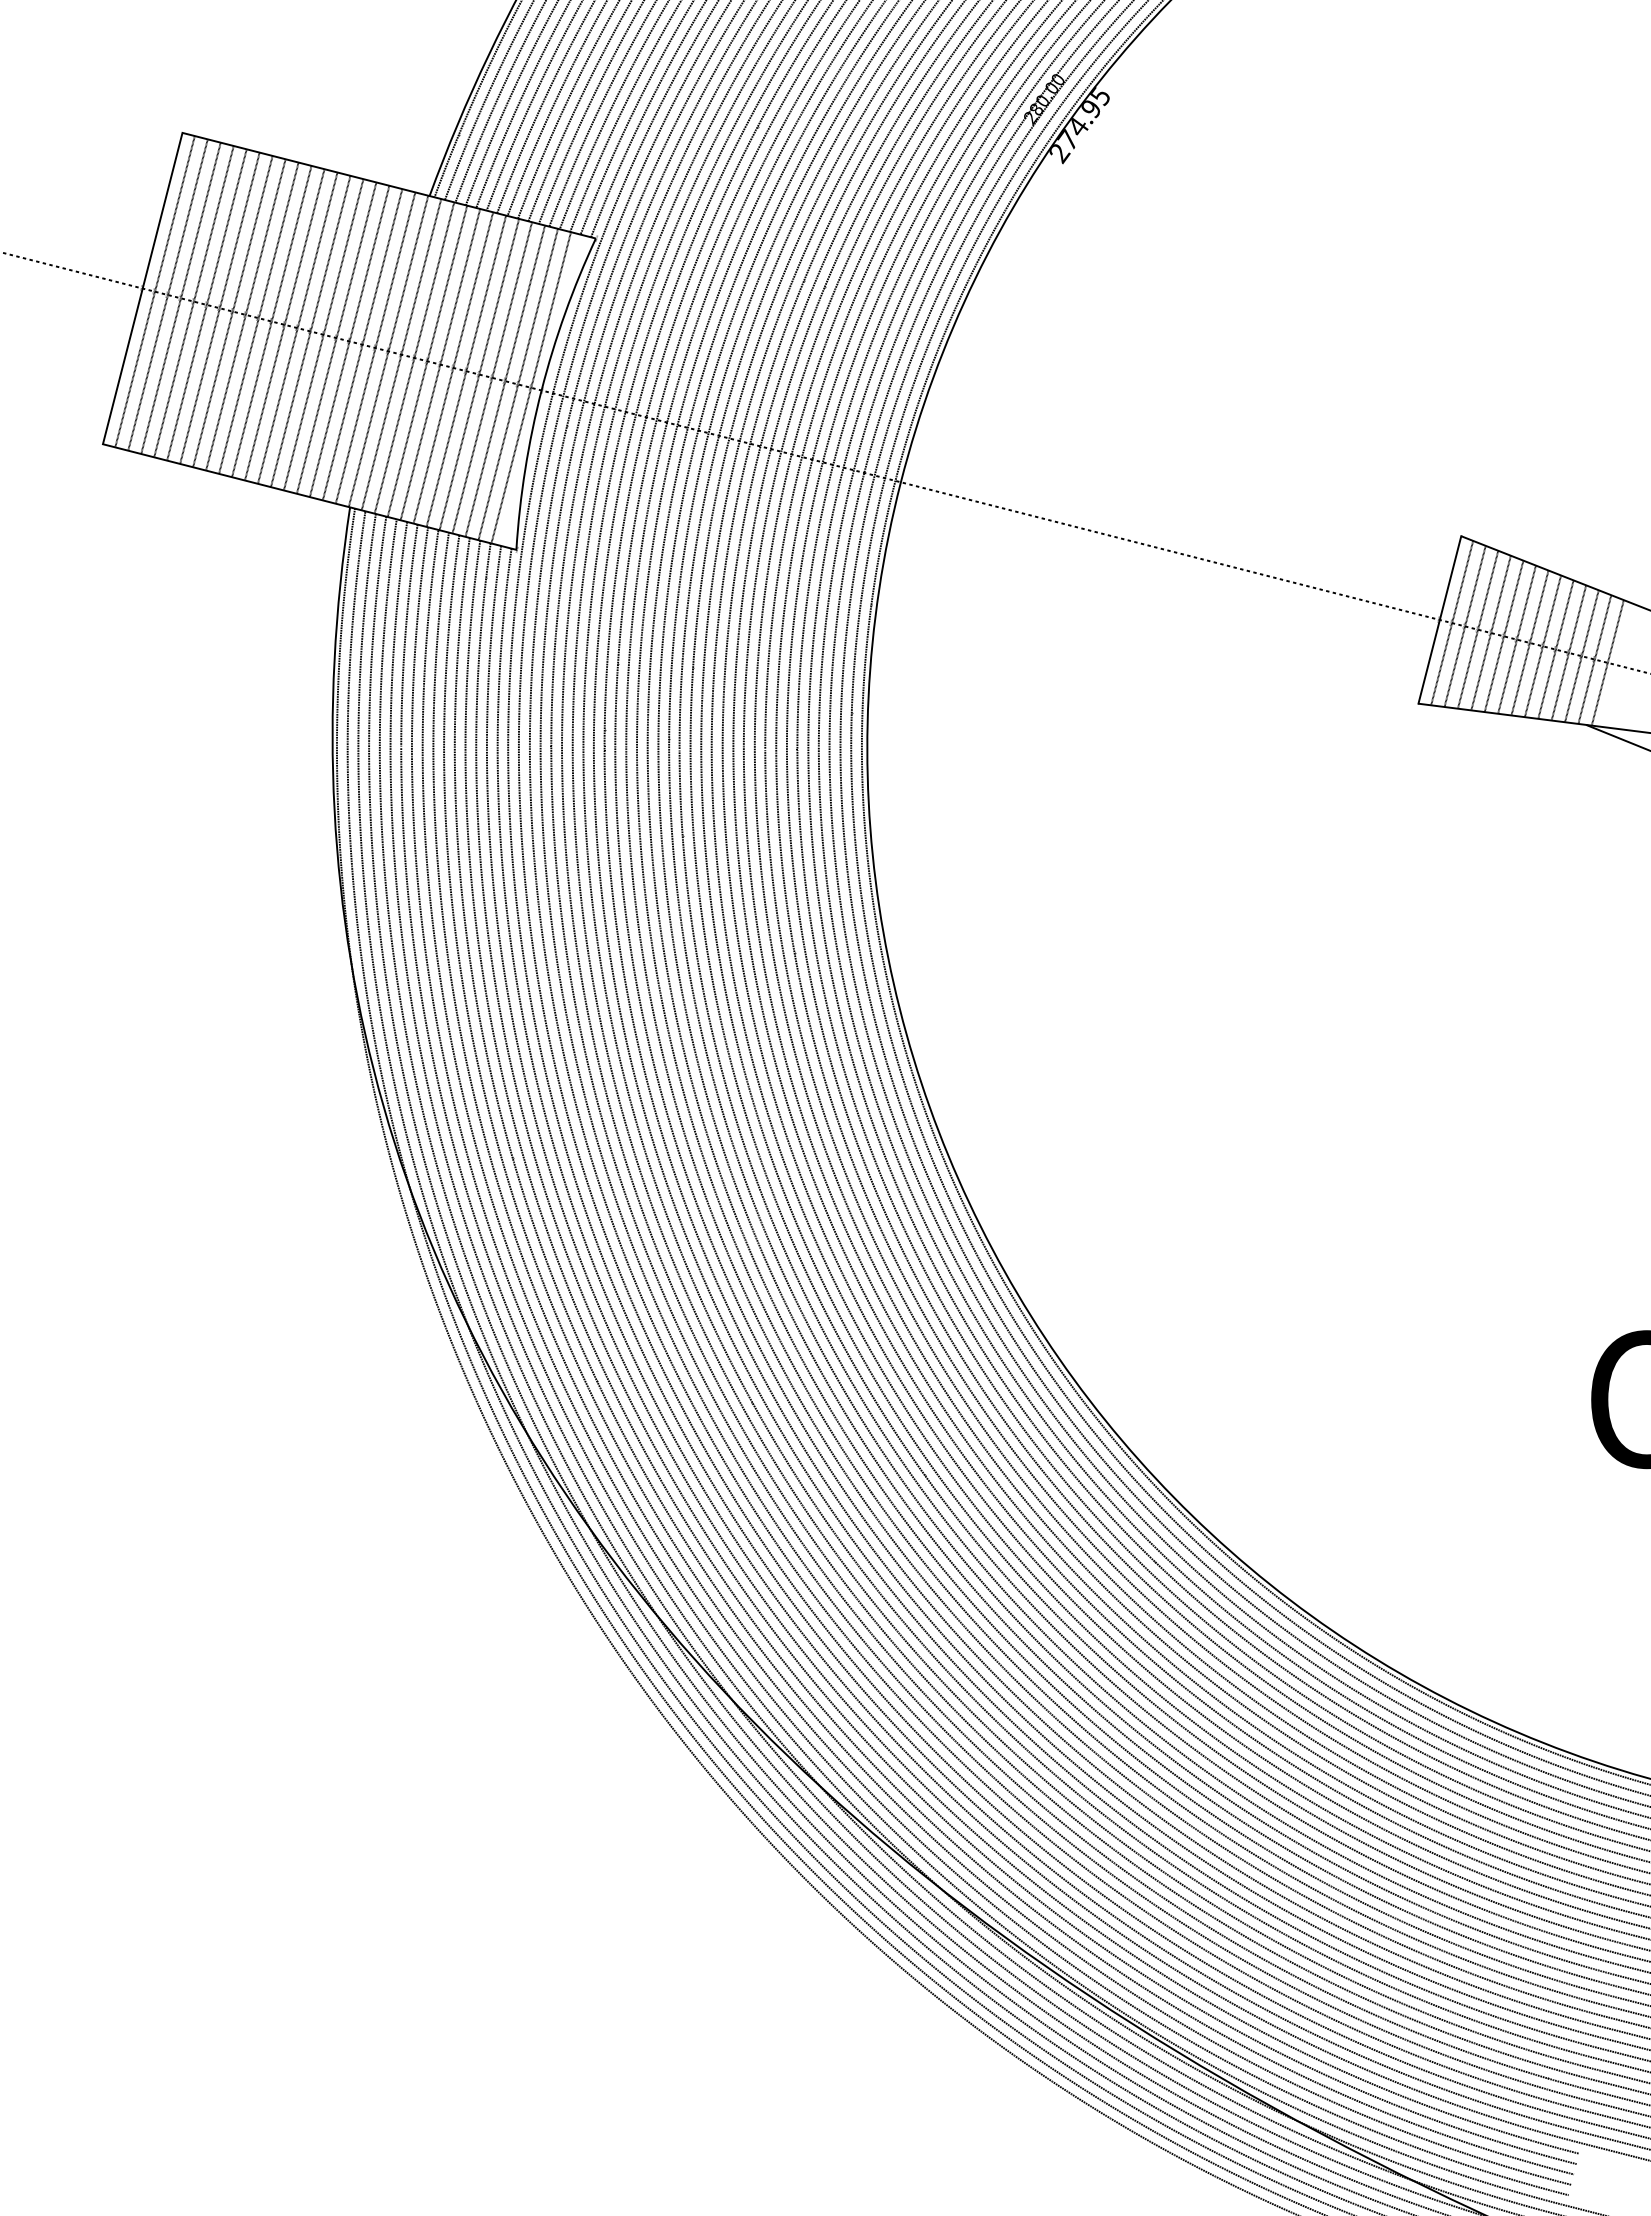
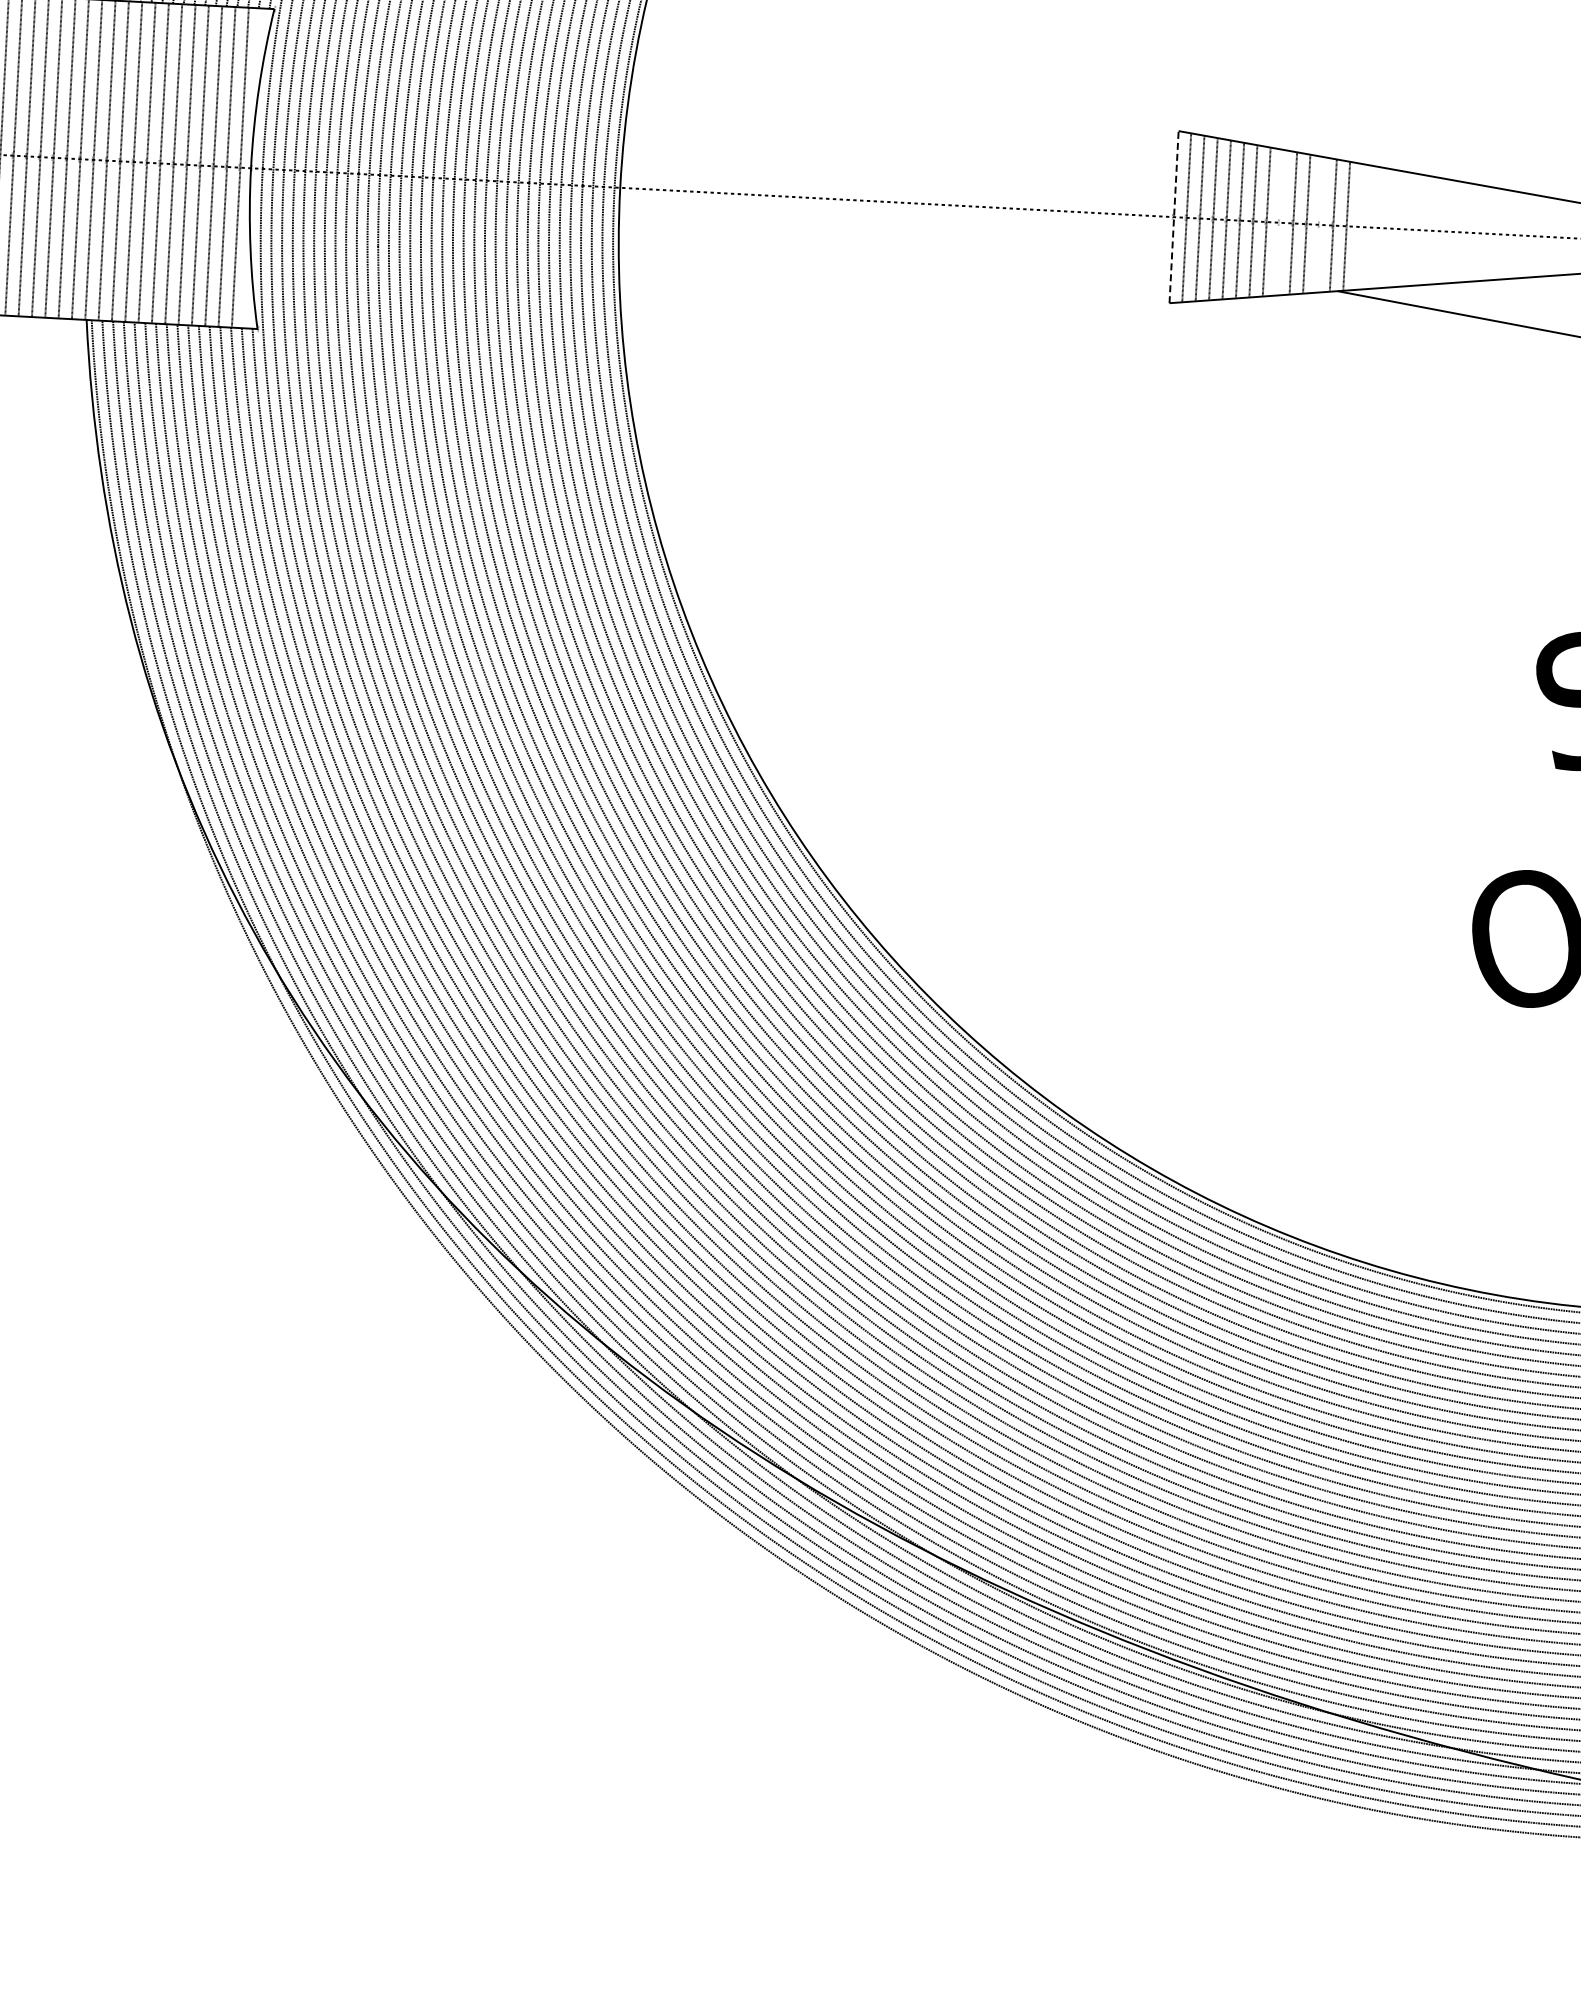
line: (1439, 619) -> (1173, 216), solid -> dashed
line: (1542, 646) -> (1279, 223), removed
line: (1581, 656) -> (1319, 225), removed

